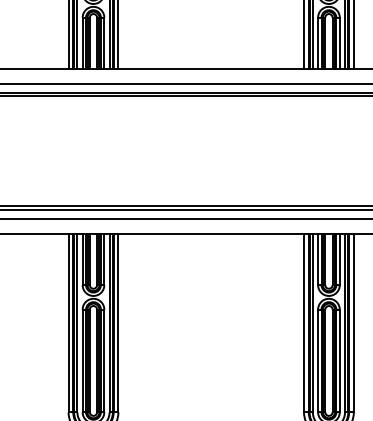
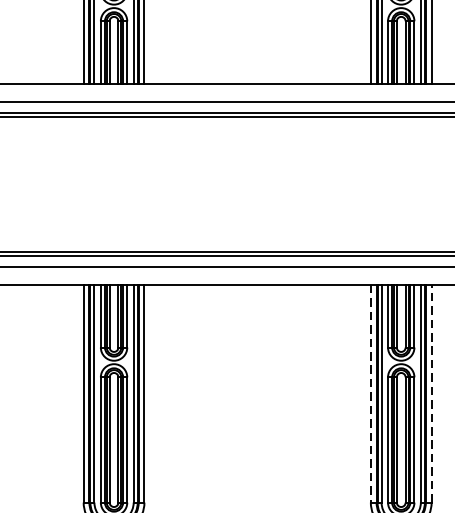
line: (353, 322) -> (431, 393), solid -> dashed
line: (304, 323) -> (371, 394), solid -> dashed

